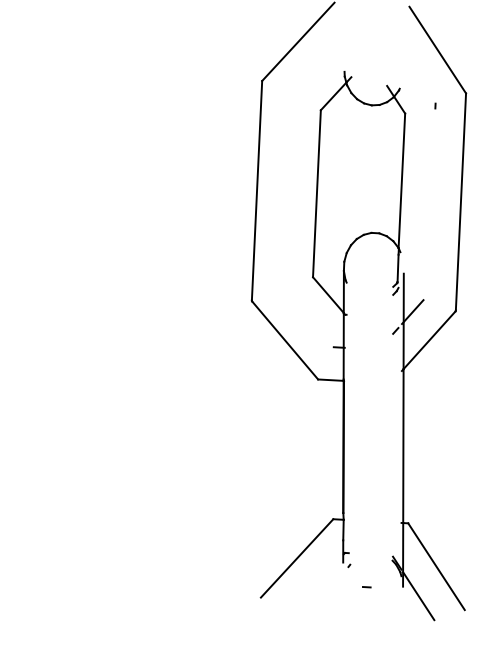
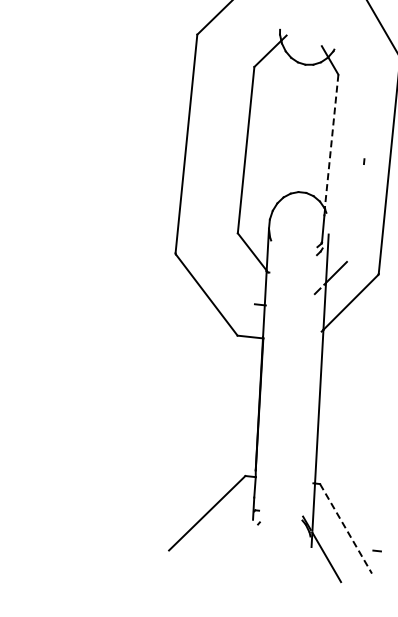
line: (435, 105) -> (364, 161), moved
line: (401, 181) -> (331, 142), solid -> dashed
line: (436, 566) -> (346, 528), solid -> dashed
line: (366, 587) -> (376, 551), moved

